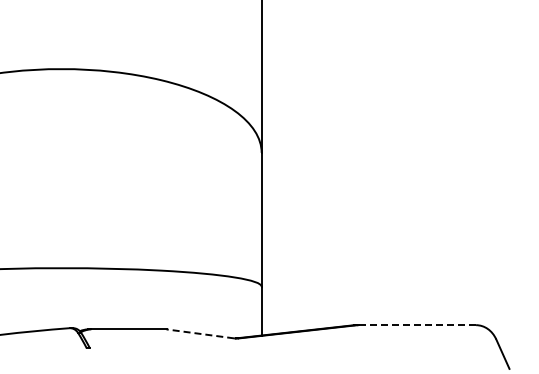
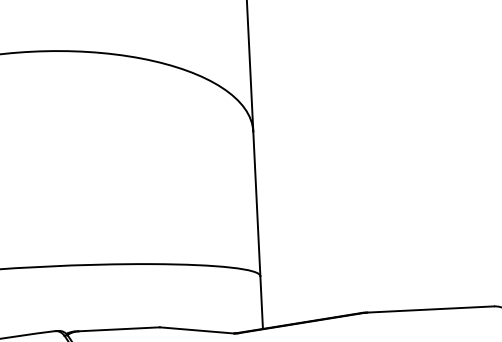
line: (417, 325) -> (430, 309), dashed -> solid
line: (199, 333) -> (195, 330), dashed -> solid

